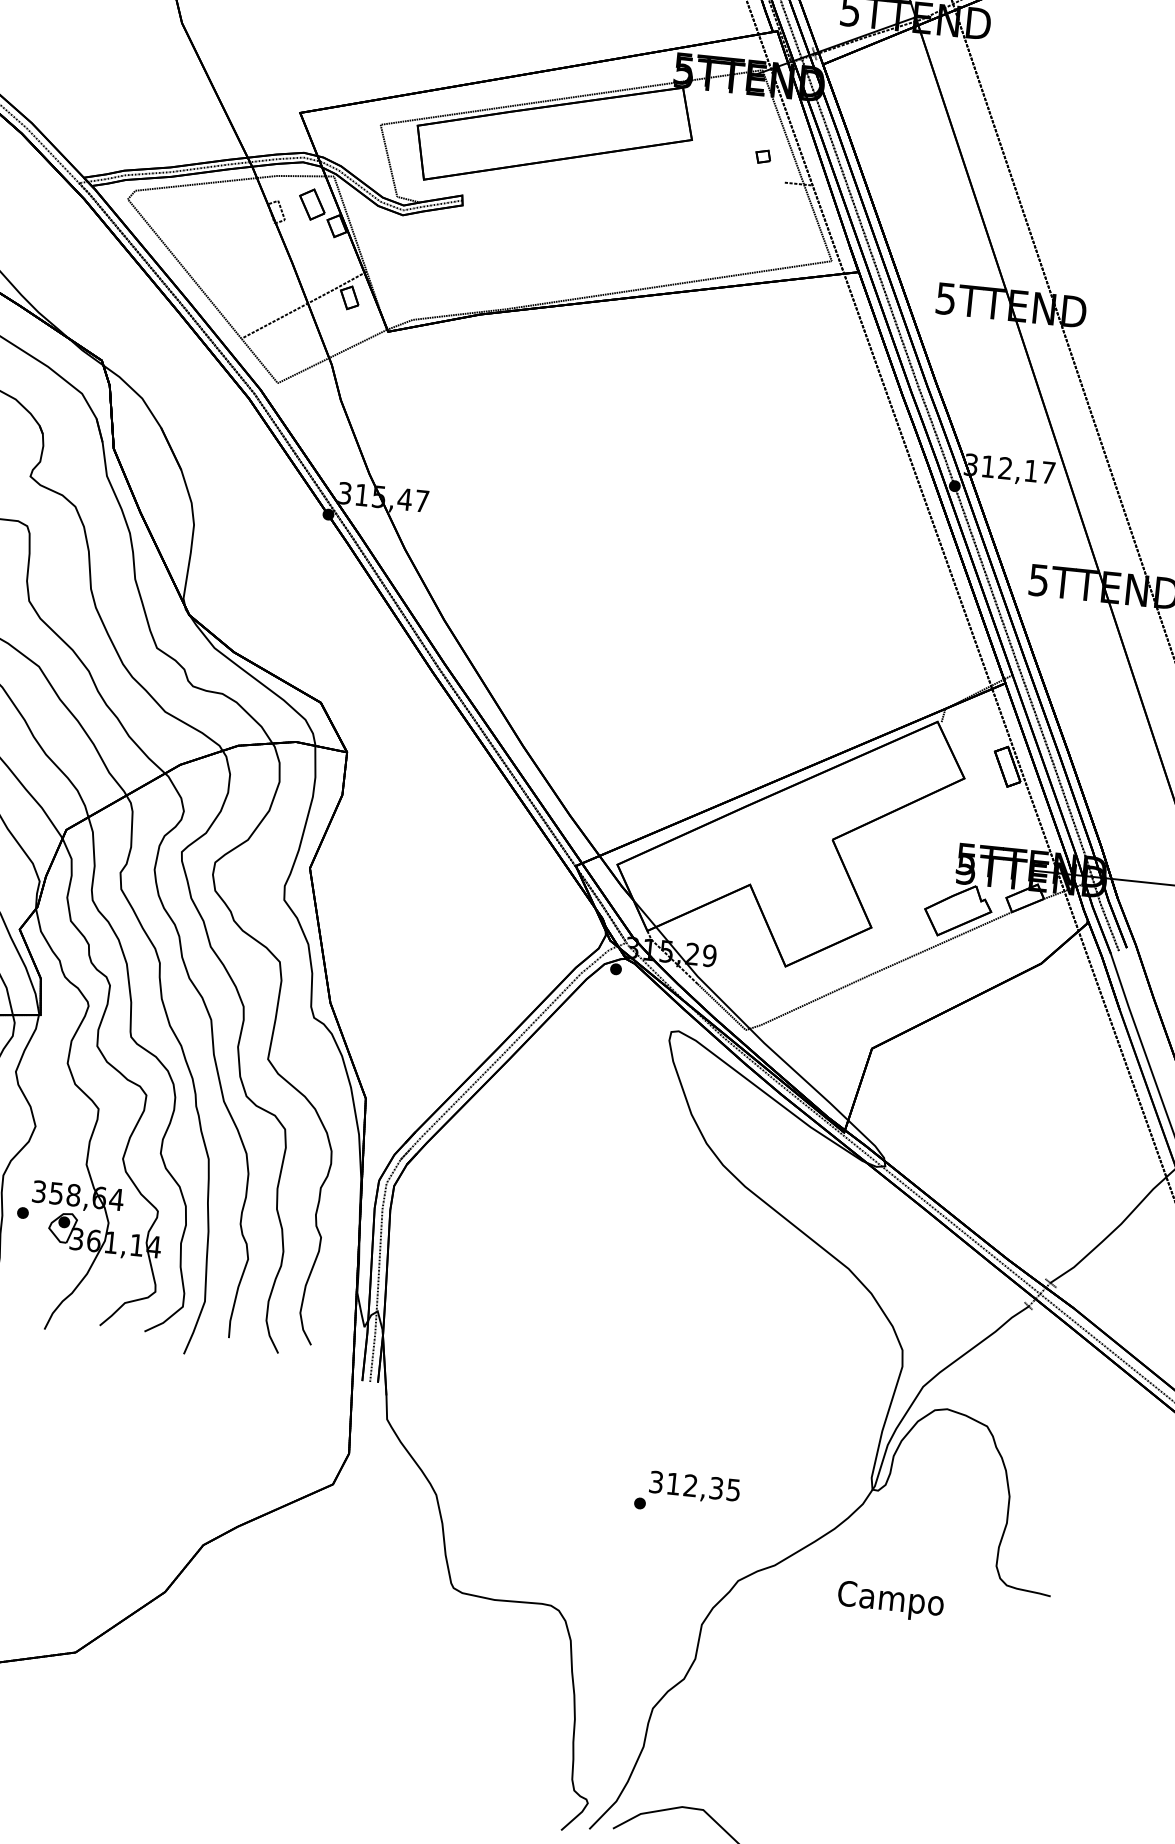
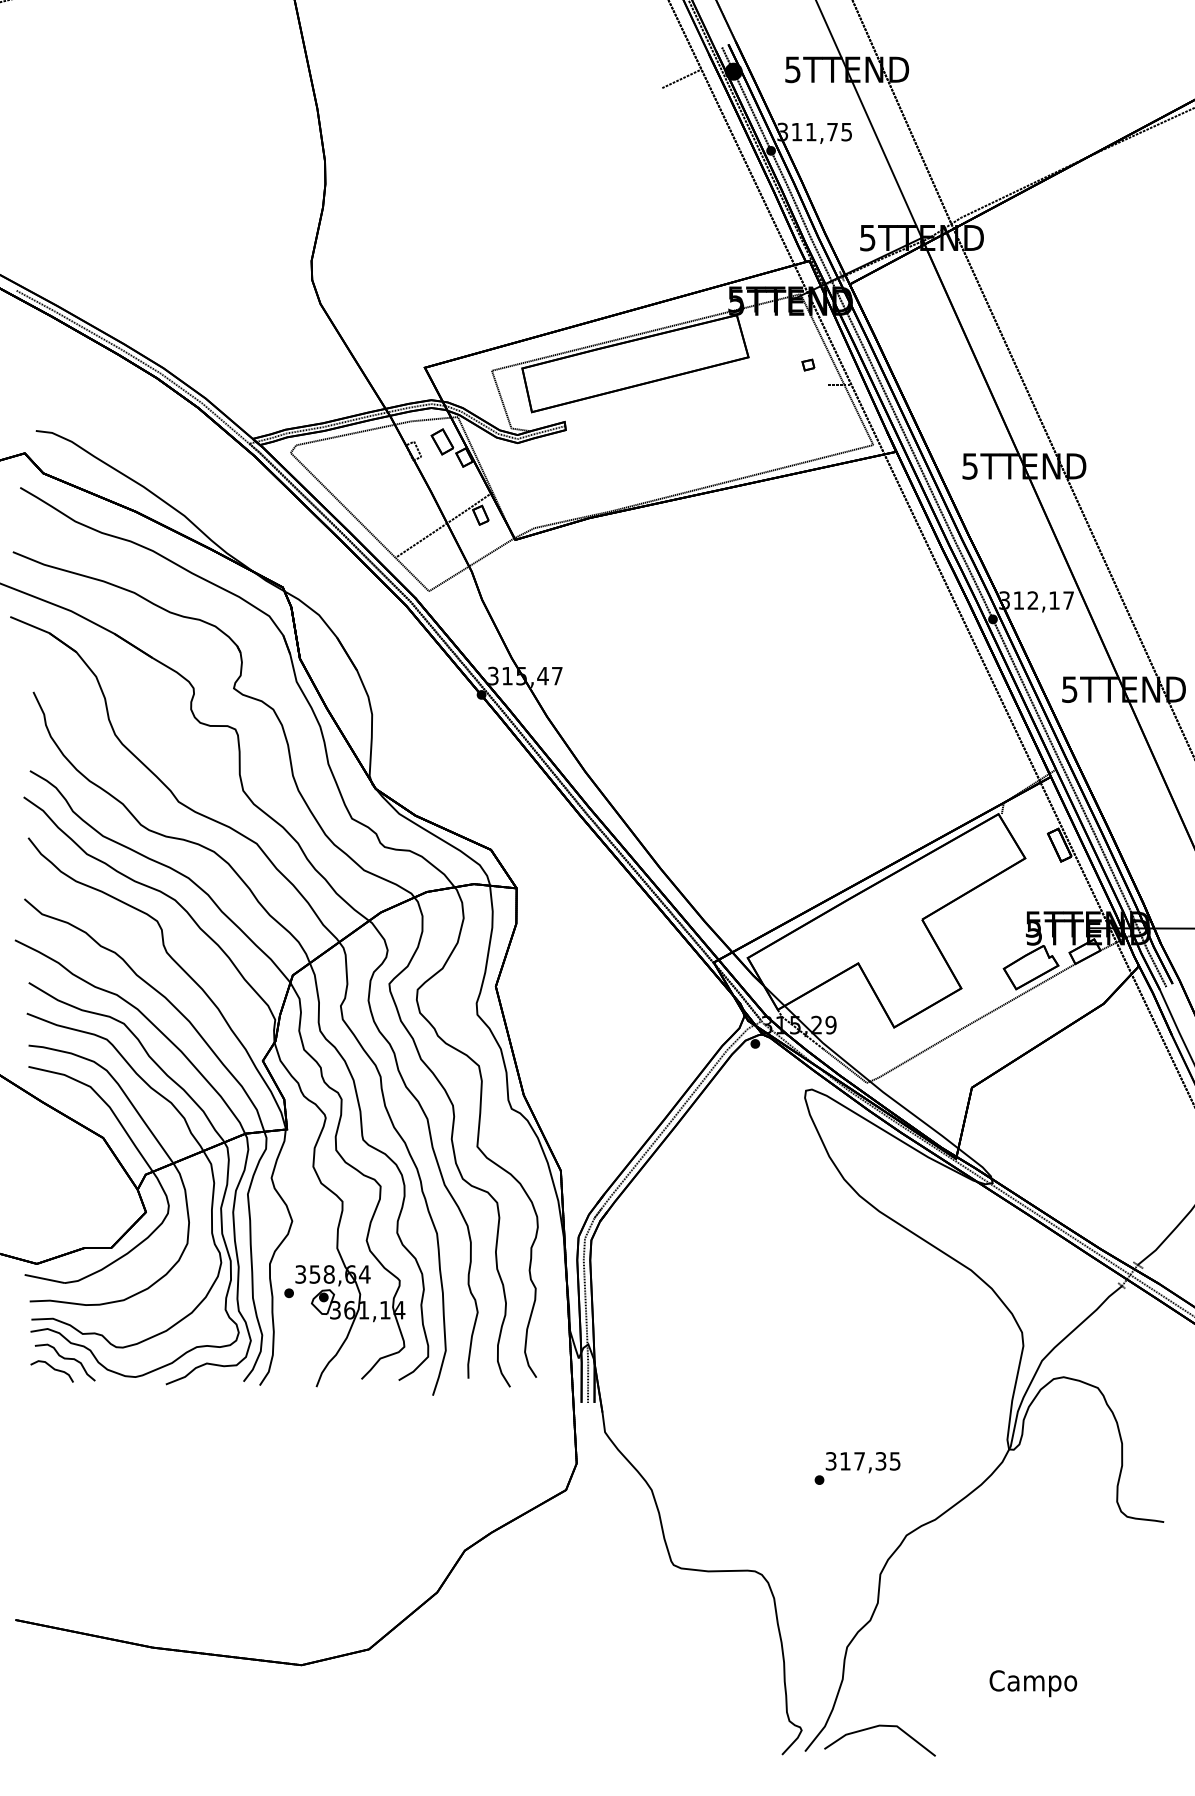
text: (690, 1485) -> (859, 1461), 312,35 -> 317,35
text: (890, 1601) -> (1033, 1683), moved

